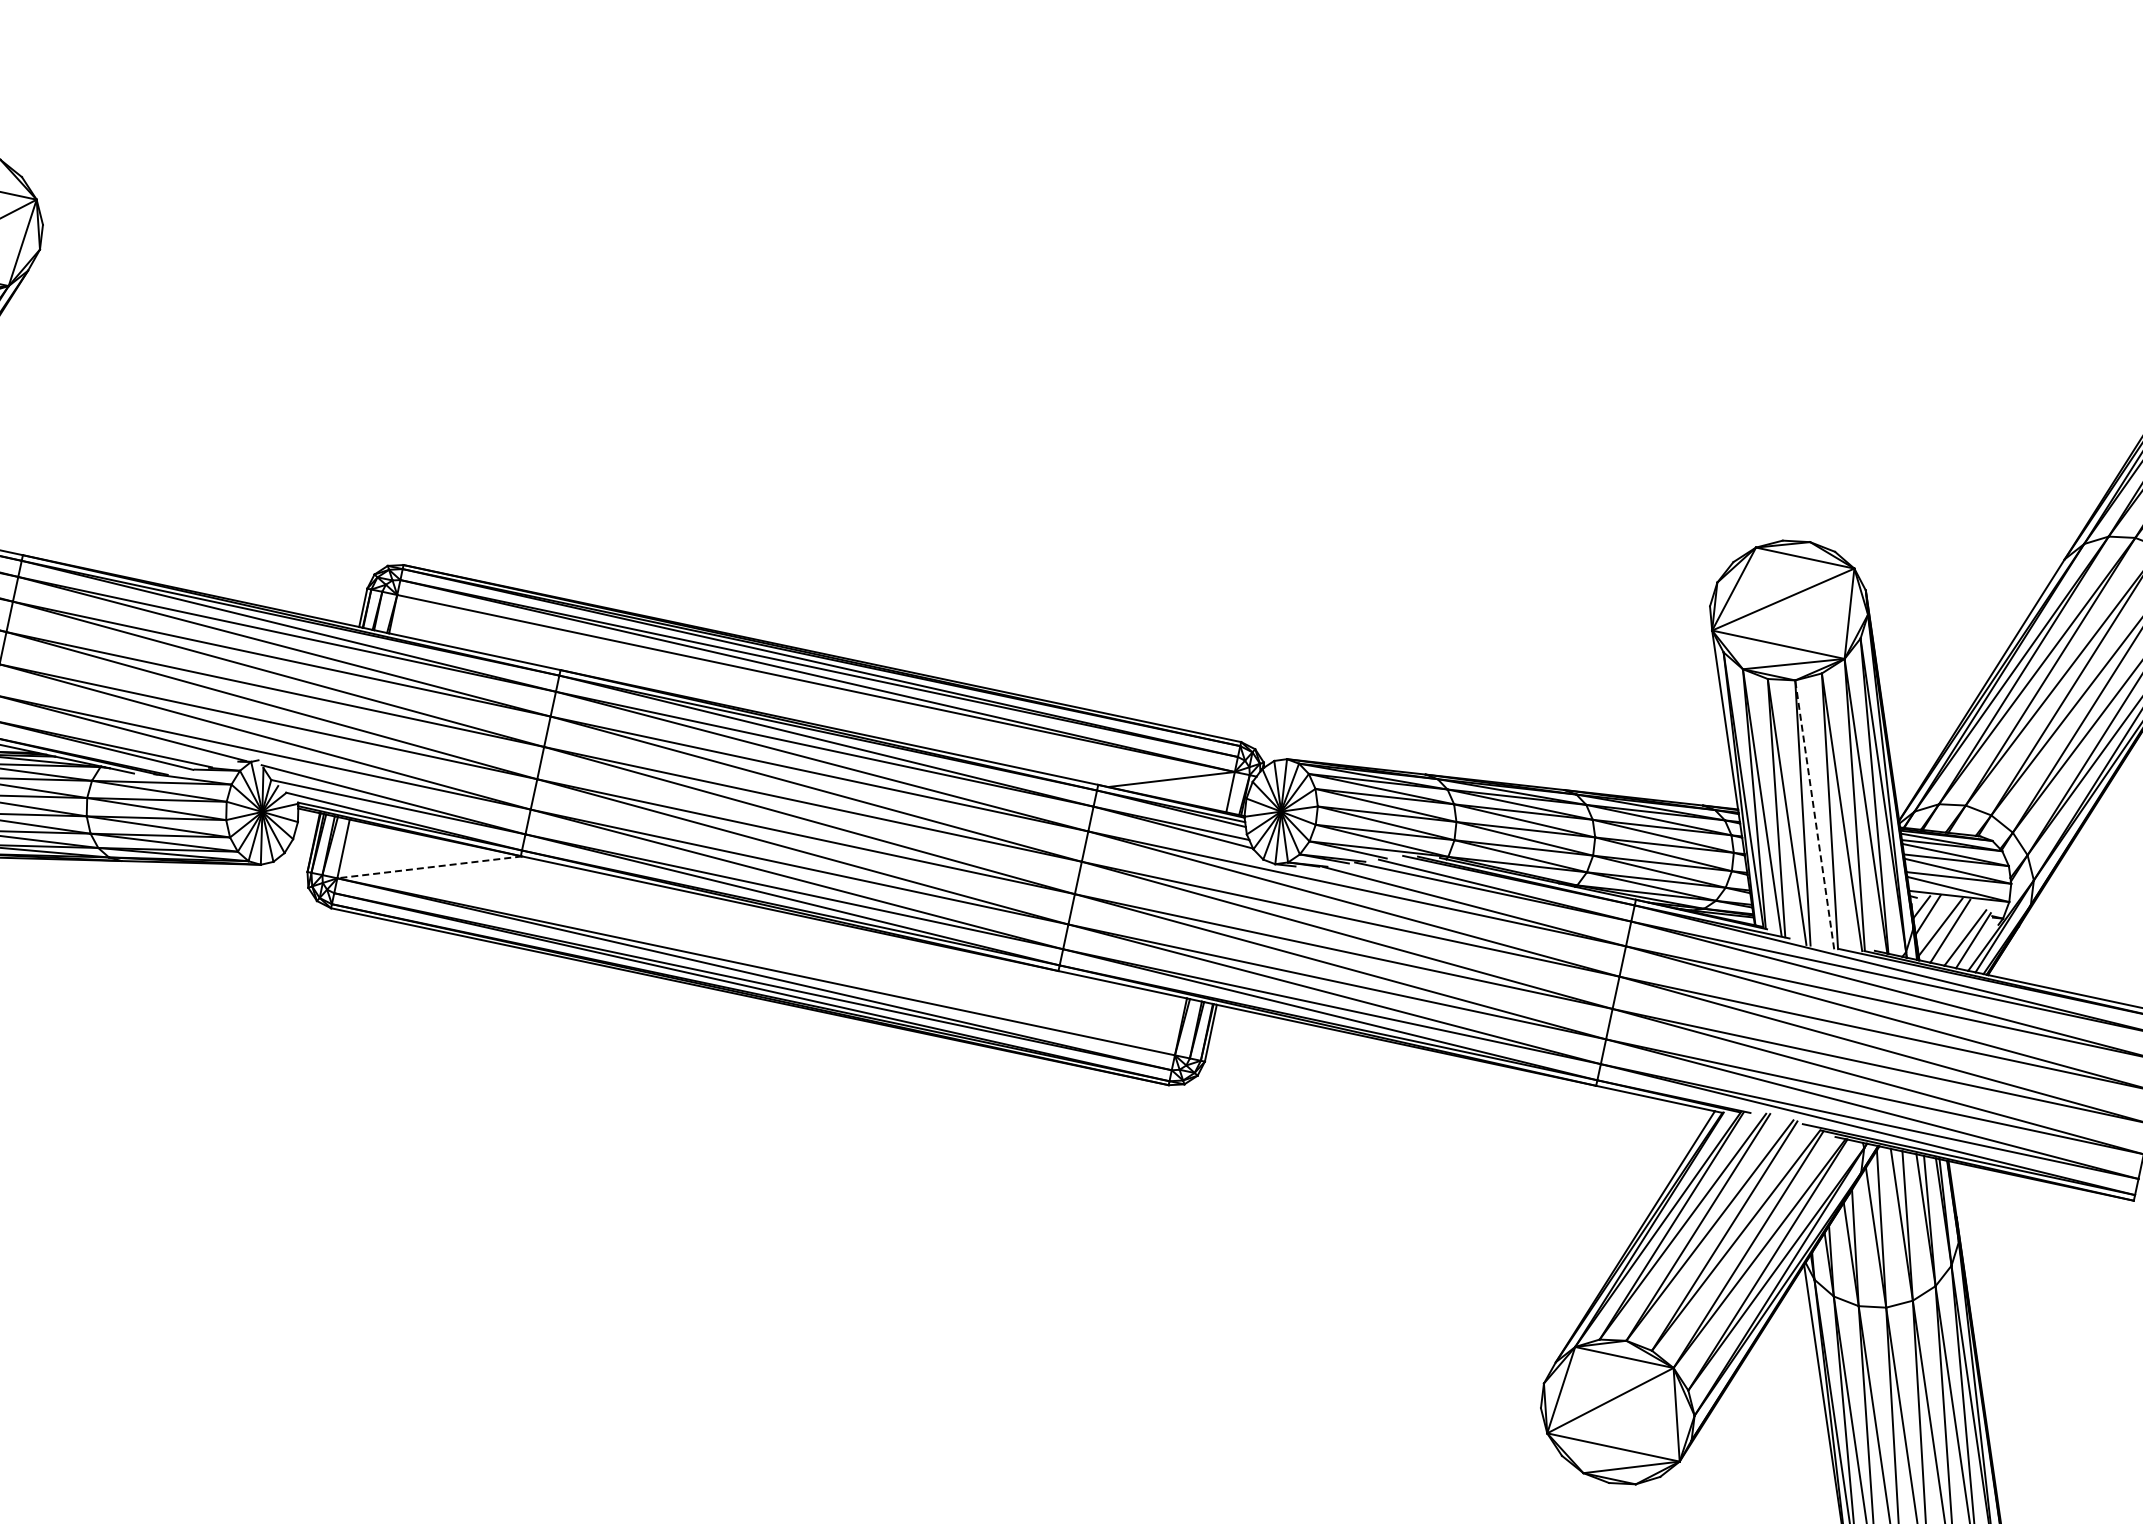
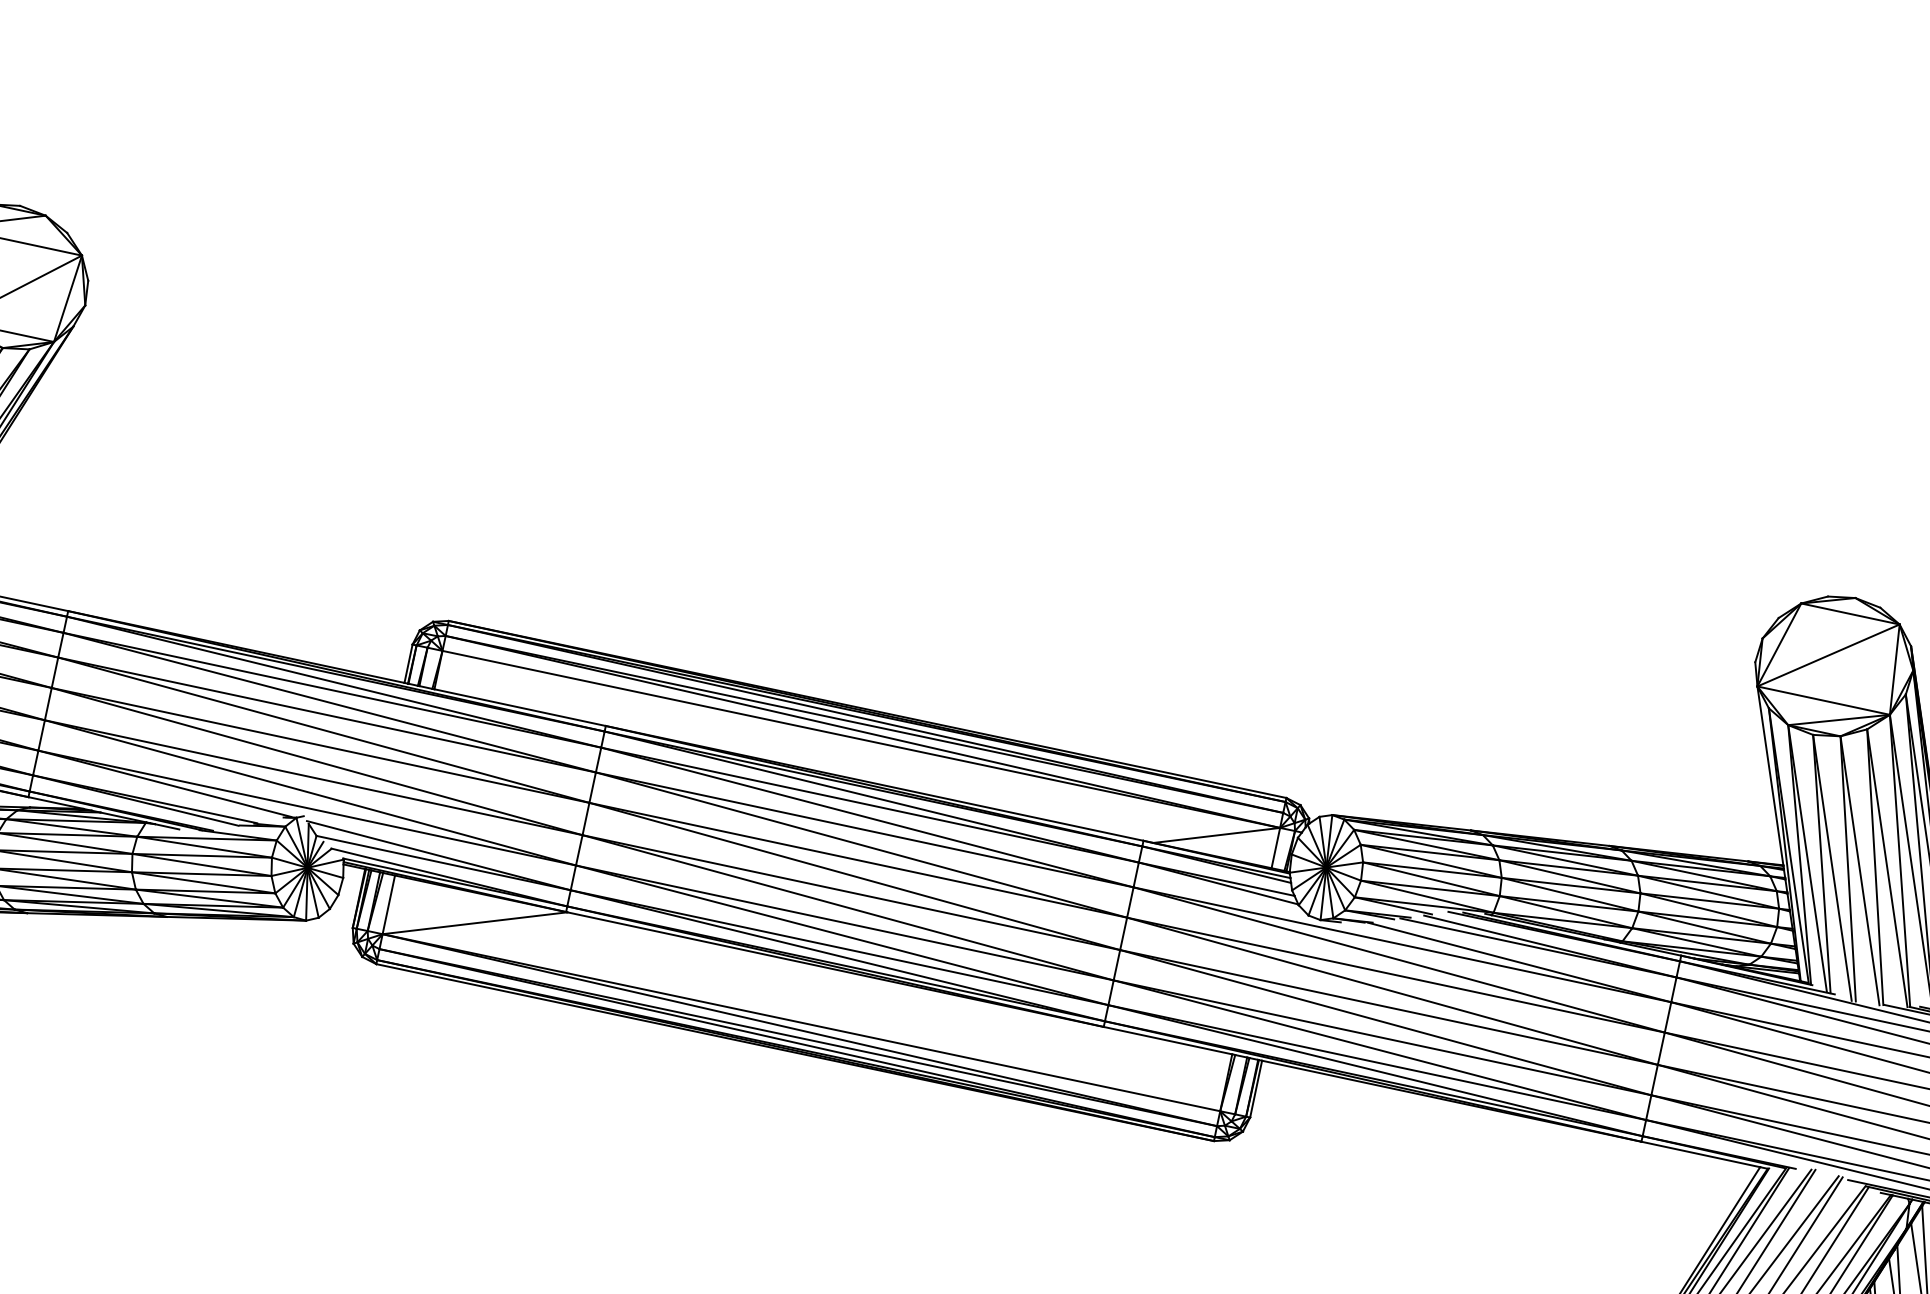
line: (1814, 814) -> (1859, 870), dashed -> solid
line: (429, 867) -> (474, 923), dashed -> solid

